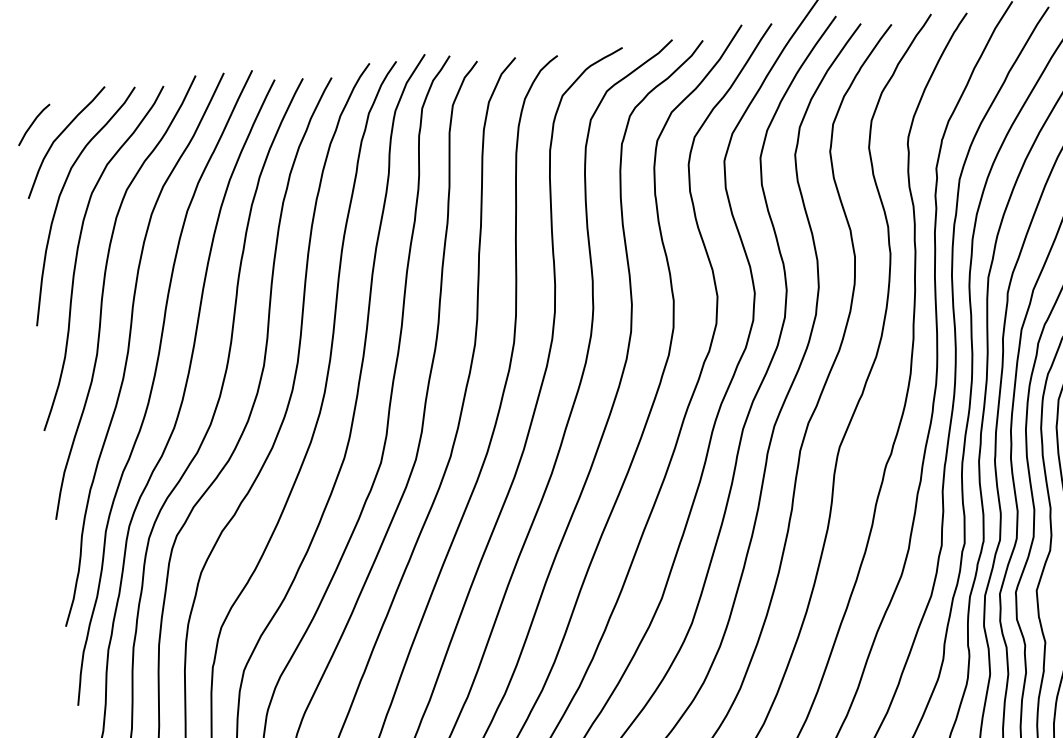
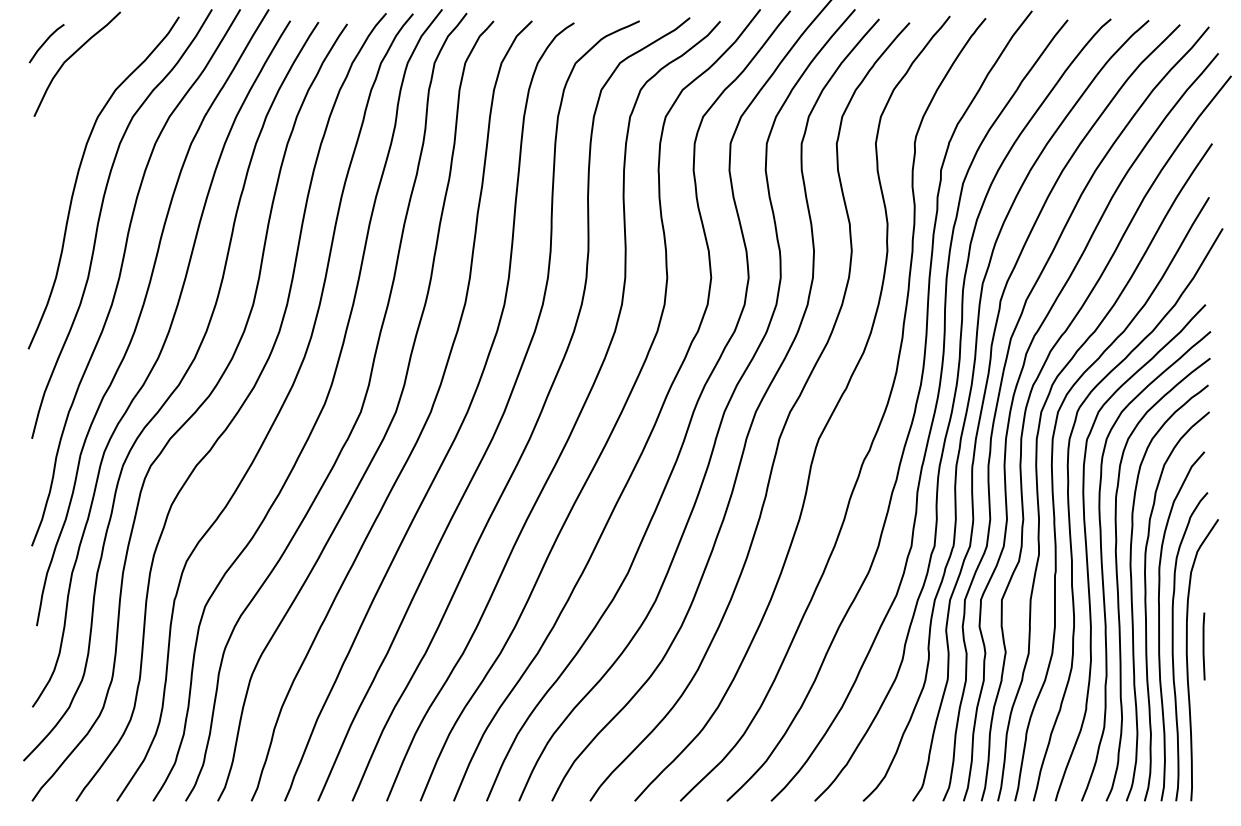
curve: (60, 196) -> (66, 117), removed

